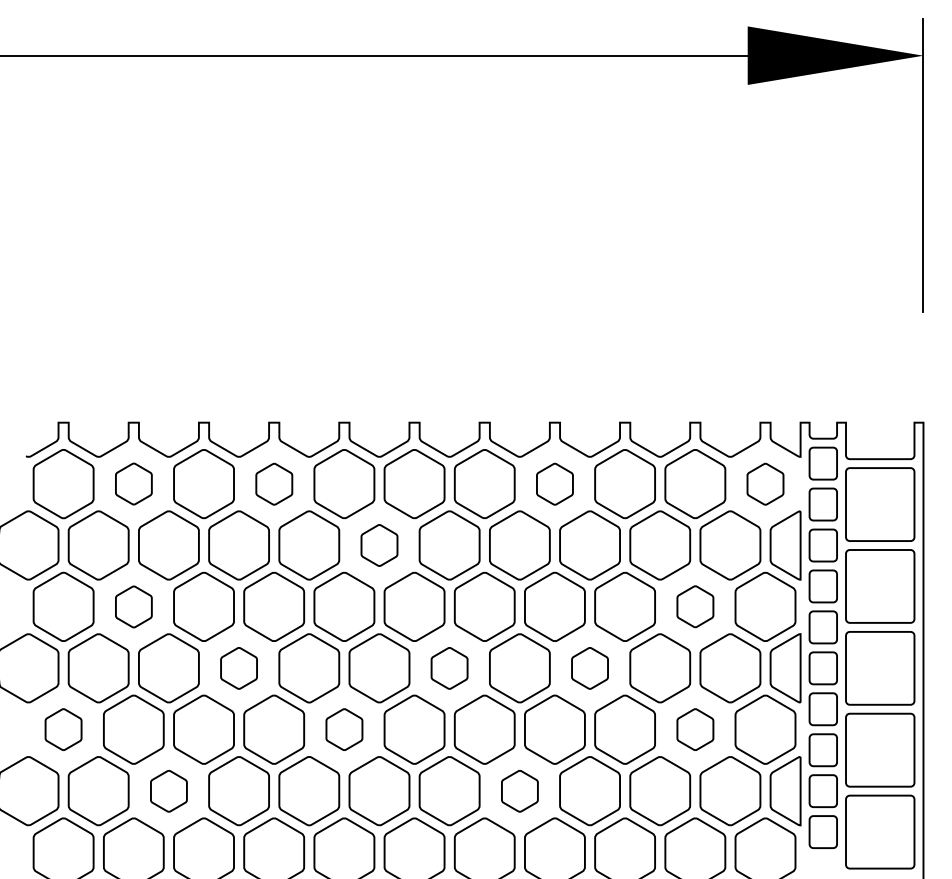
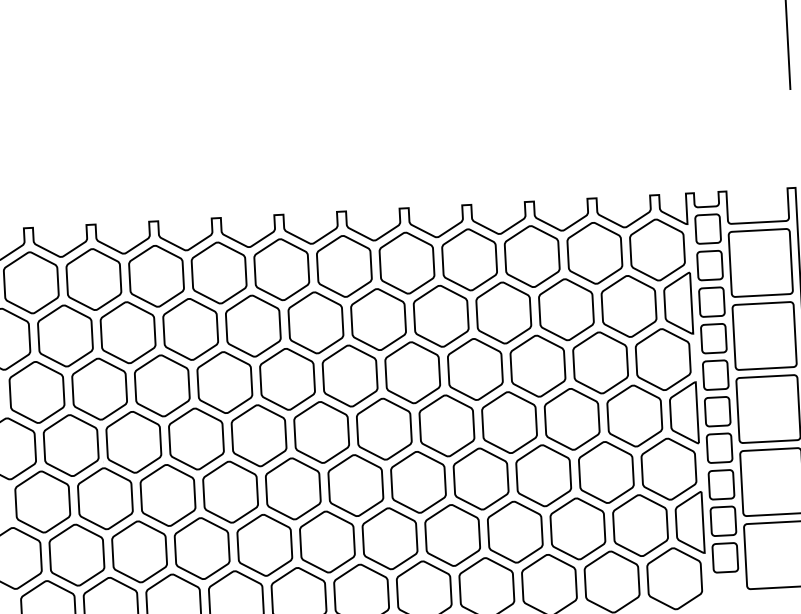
part: (133, 483) -> (93, 279), size x1.67
part: (274, 484) -> (219, 273), size x1.67
part: (554, 484) -> (469, 260), size x1.67
part: (765, 484) -> (657, 250), size x1.67
part: (379, 545) -> (315, 322), size x1.67
part: (133, 606) -> (99, 388), size x1.67
part: (695, 606) -> (600, 362), size x1.67
part: (238, 668) -> (195, 439), size x1.67
part: (449, 668) -> (384, 429), size x1.67
part: (589, 668) -> (509, 422), size x1.67
part: (63, 729) -> (42, 501), size x1.67
part: (344, 729) -> (293, 488), size x1.67
part: (695, 729) -> (606, 472), size x1.67
part: (168, 791) -> (139, 552), size x1.67
part: (519, 791) -> (452, 535), size x1.67

